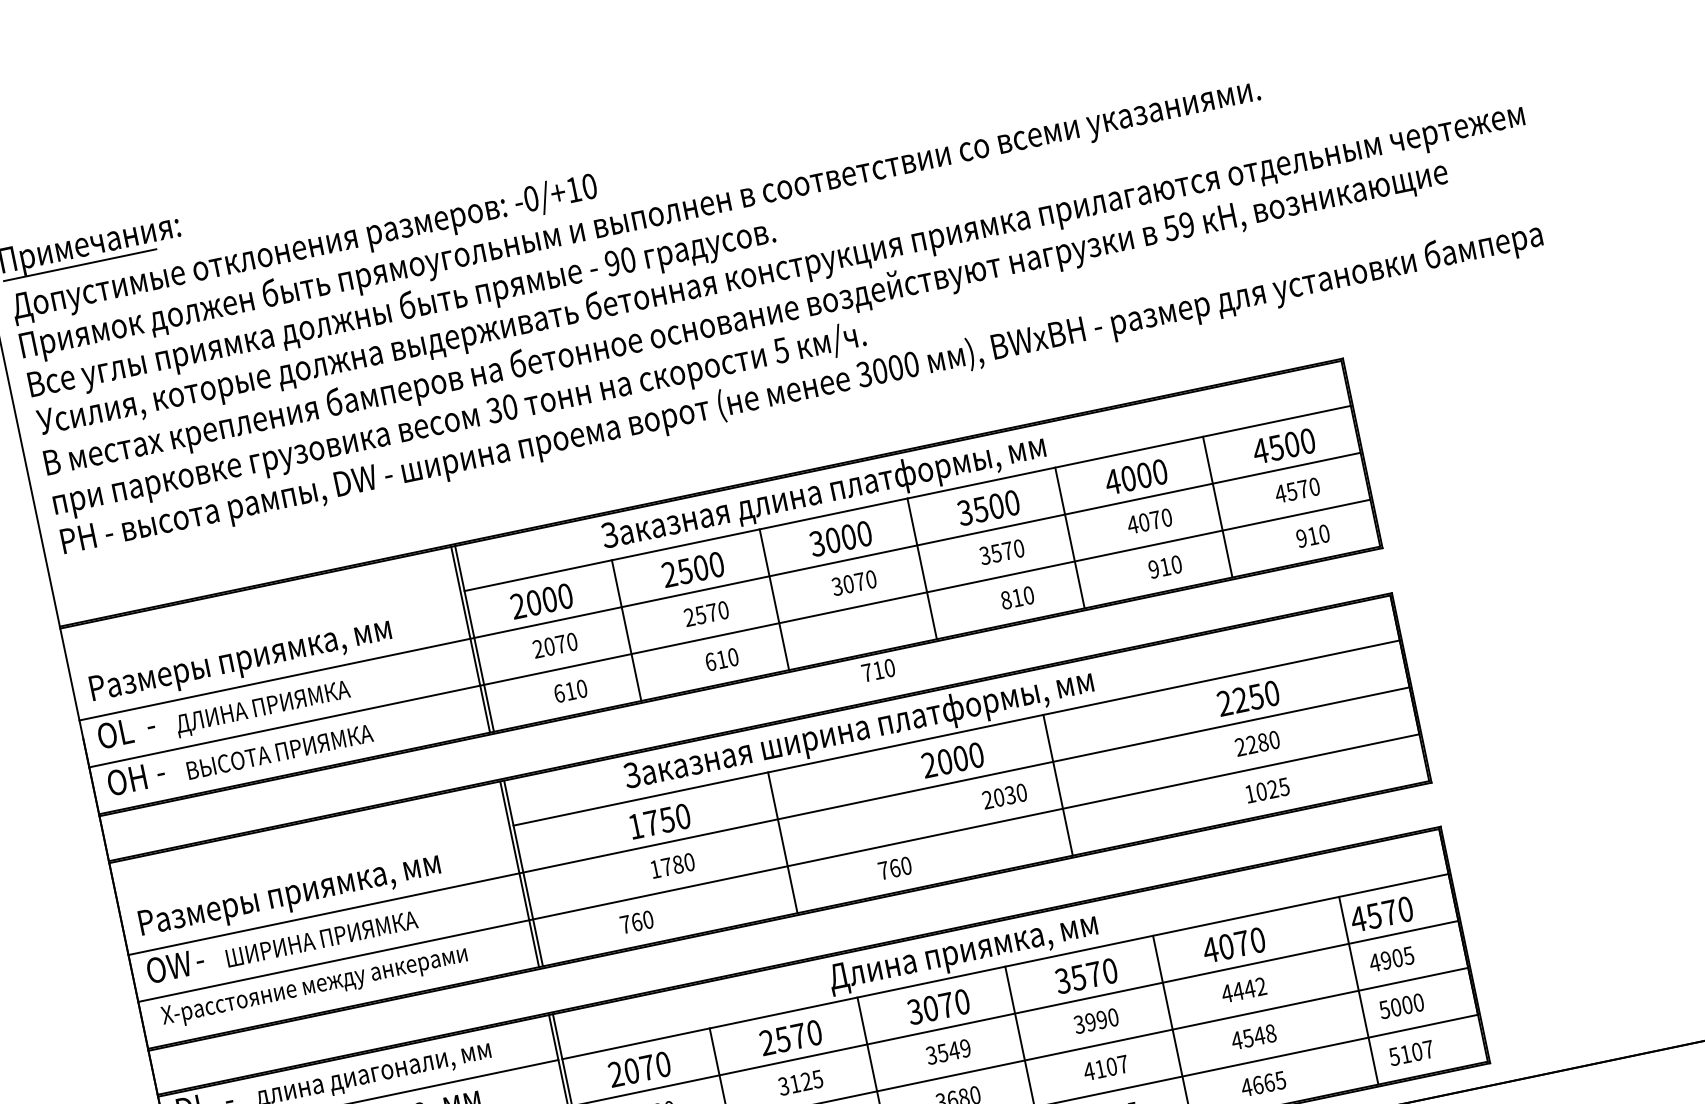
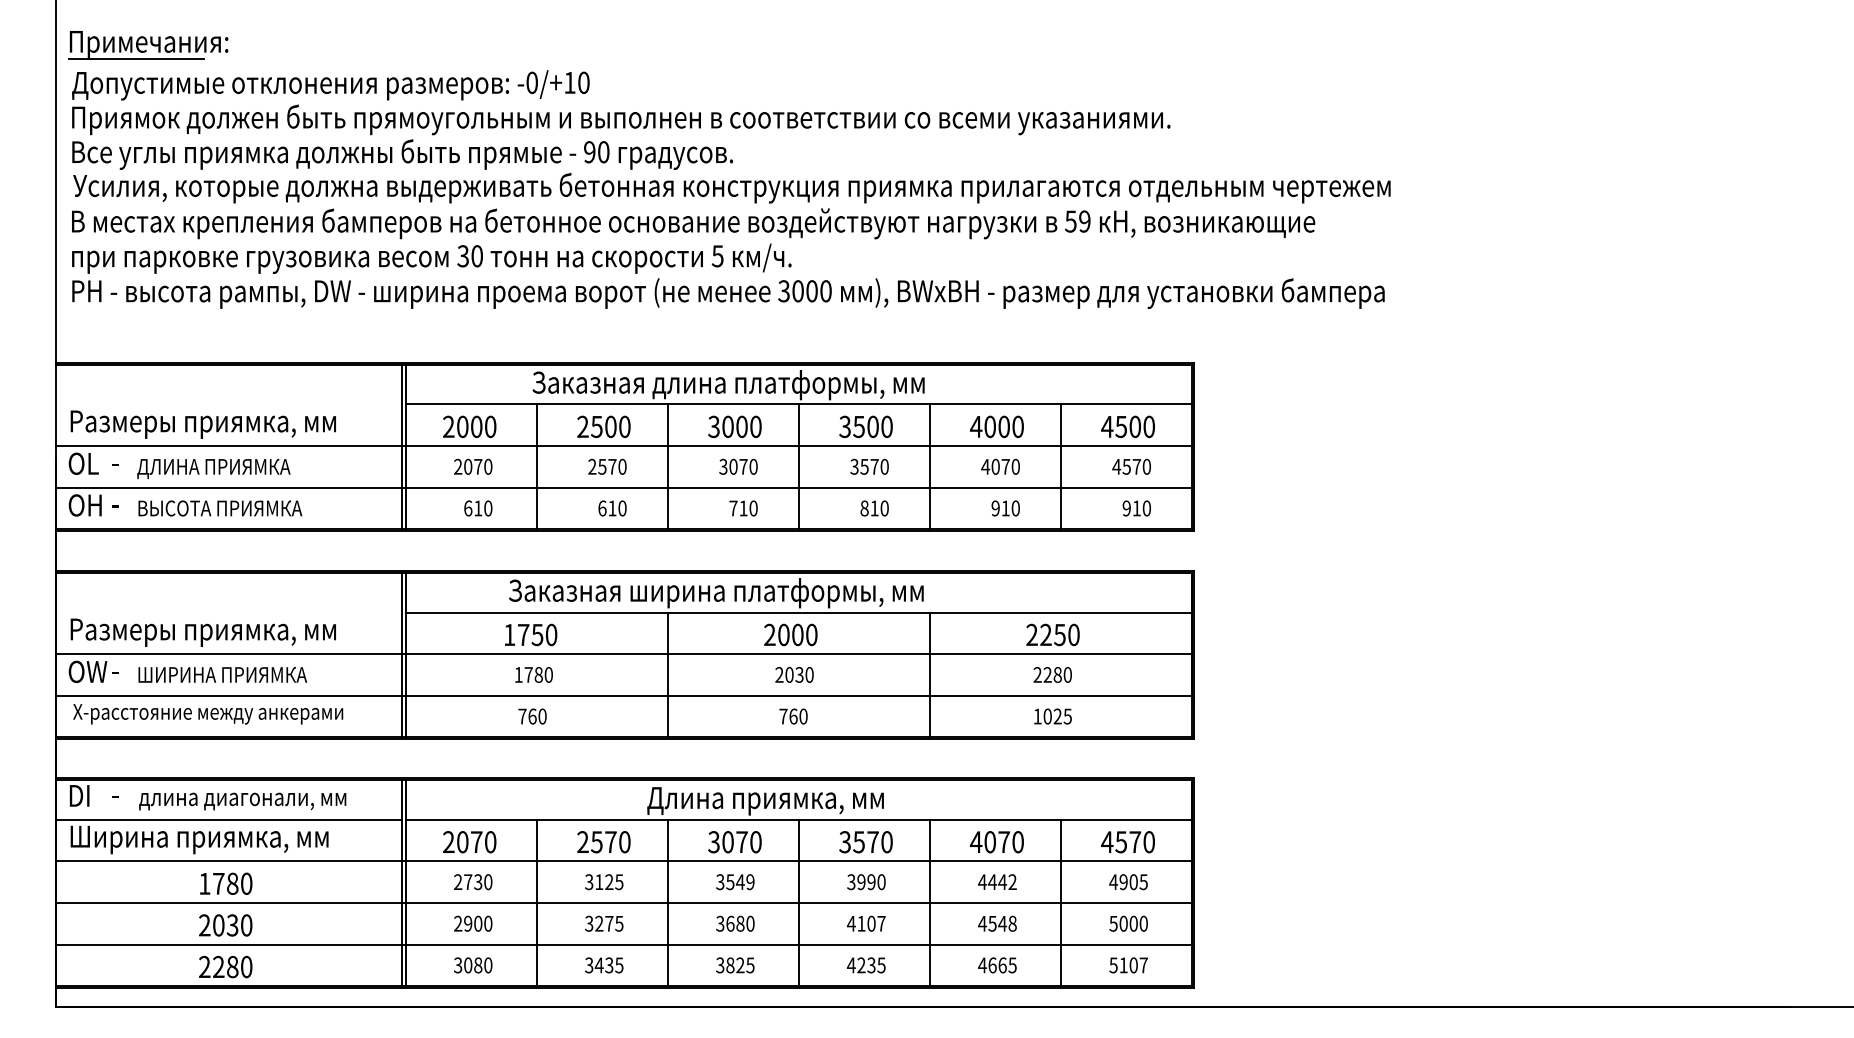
text: (878, 670) -> (743, 508), moved
line: (1057, 784) -> (929, 674), moved
text: (1004, 795) -> (794, 674), moved
line: (782, 842) -> (667, 674), moved
text: (895, 868) -> (793, 716), moved
text: (636, 922) -> (532, 716), moved
line: (1358, 990) -> (1060, 902), moved

